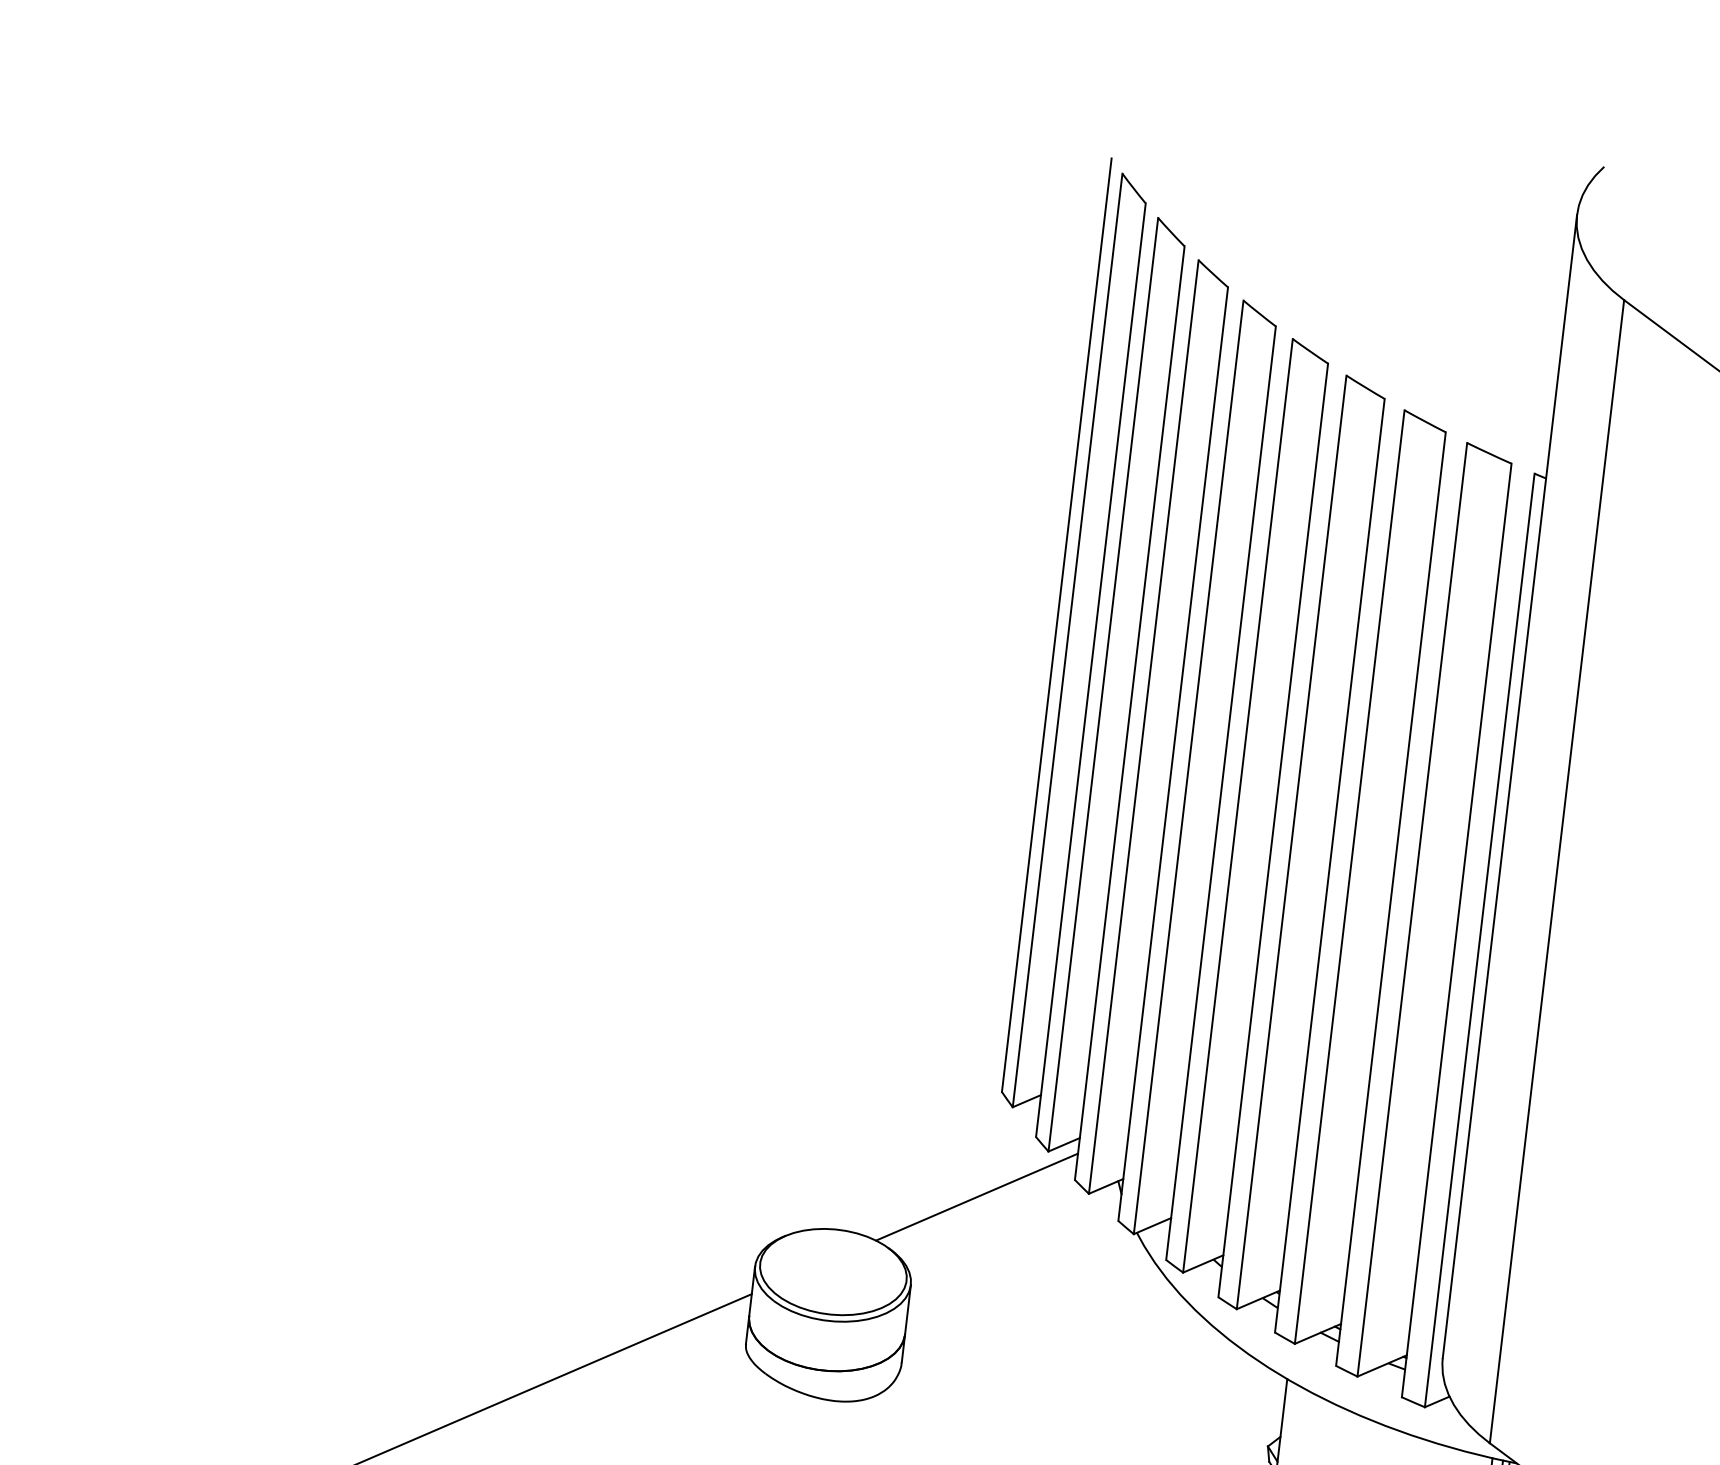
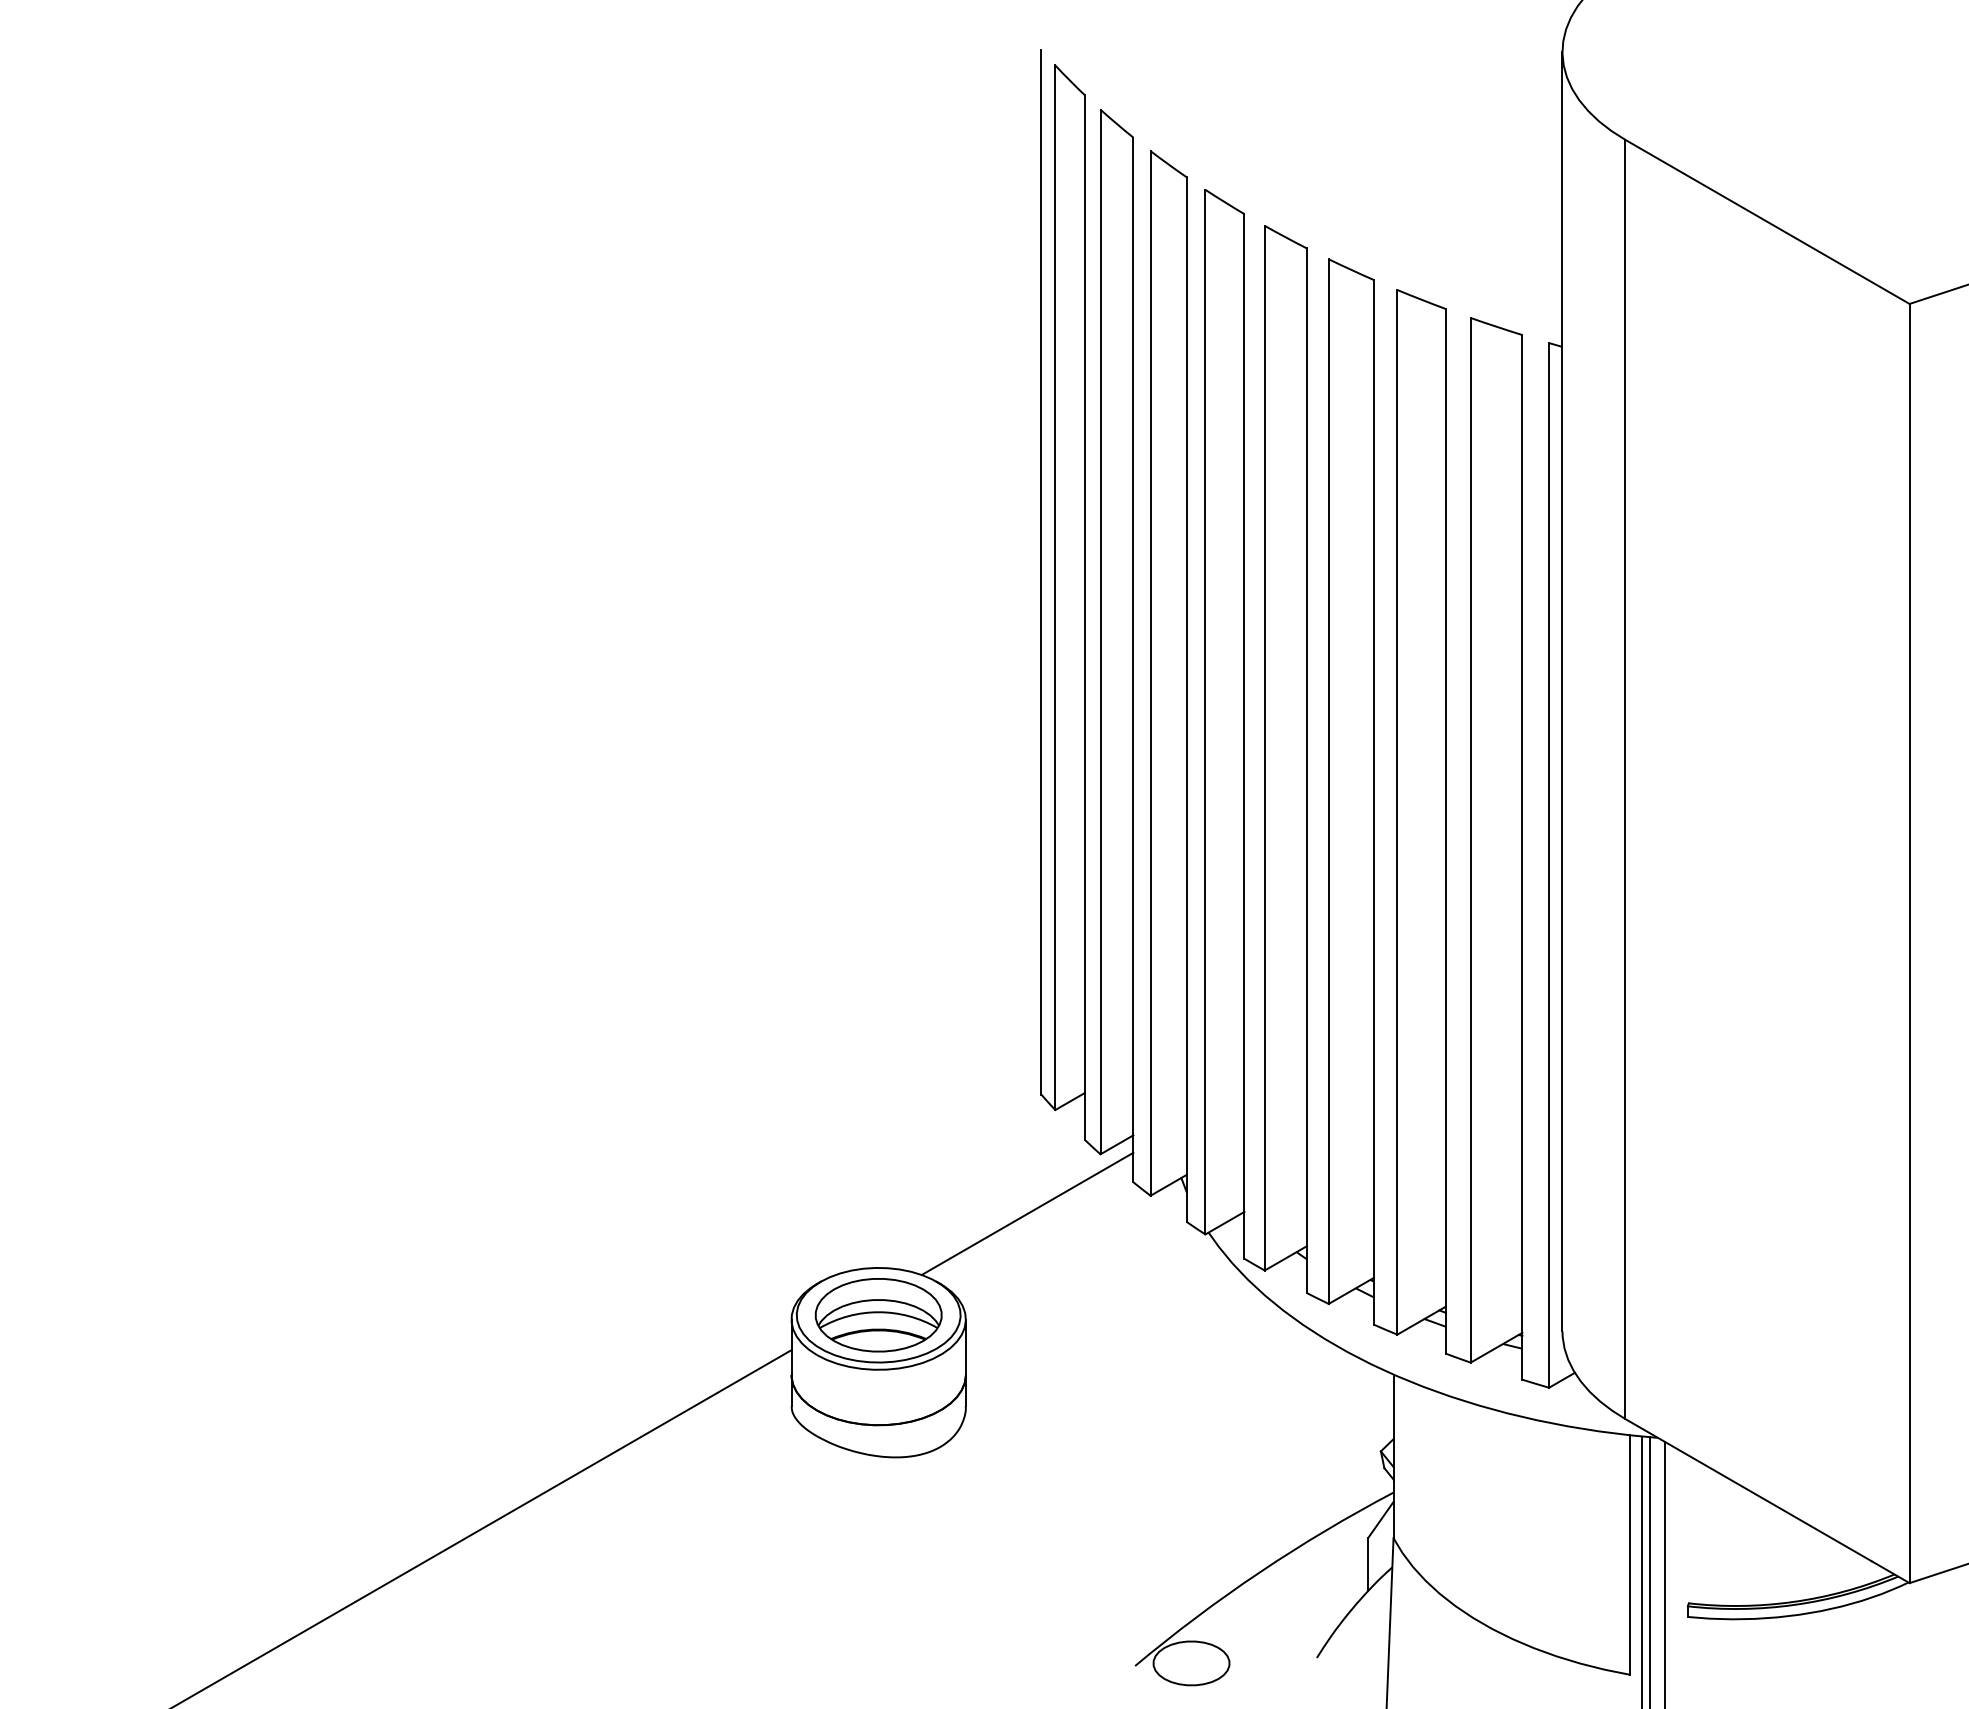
part: (833, 1272) -> (878, 1315), added

